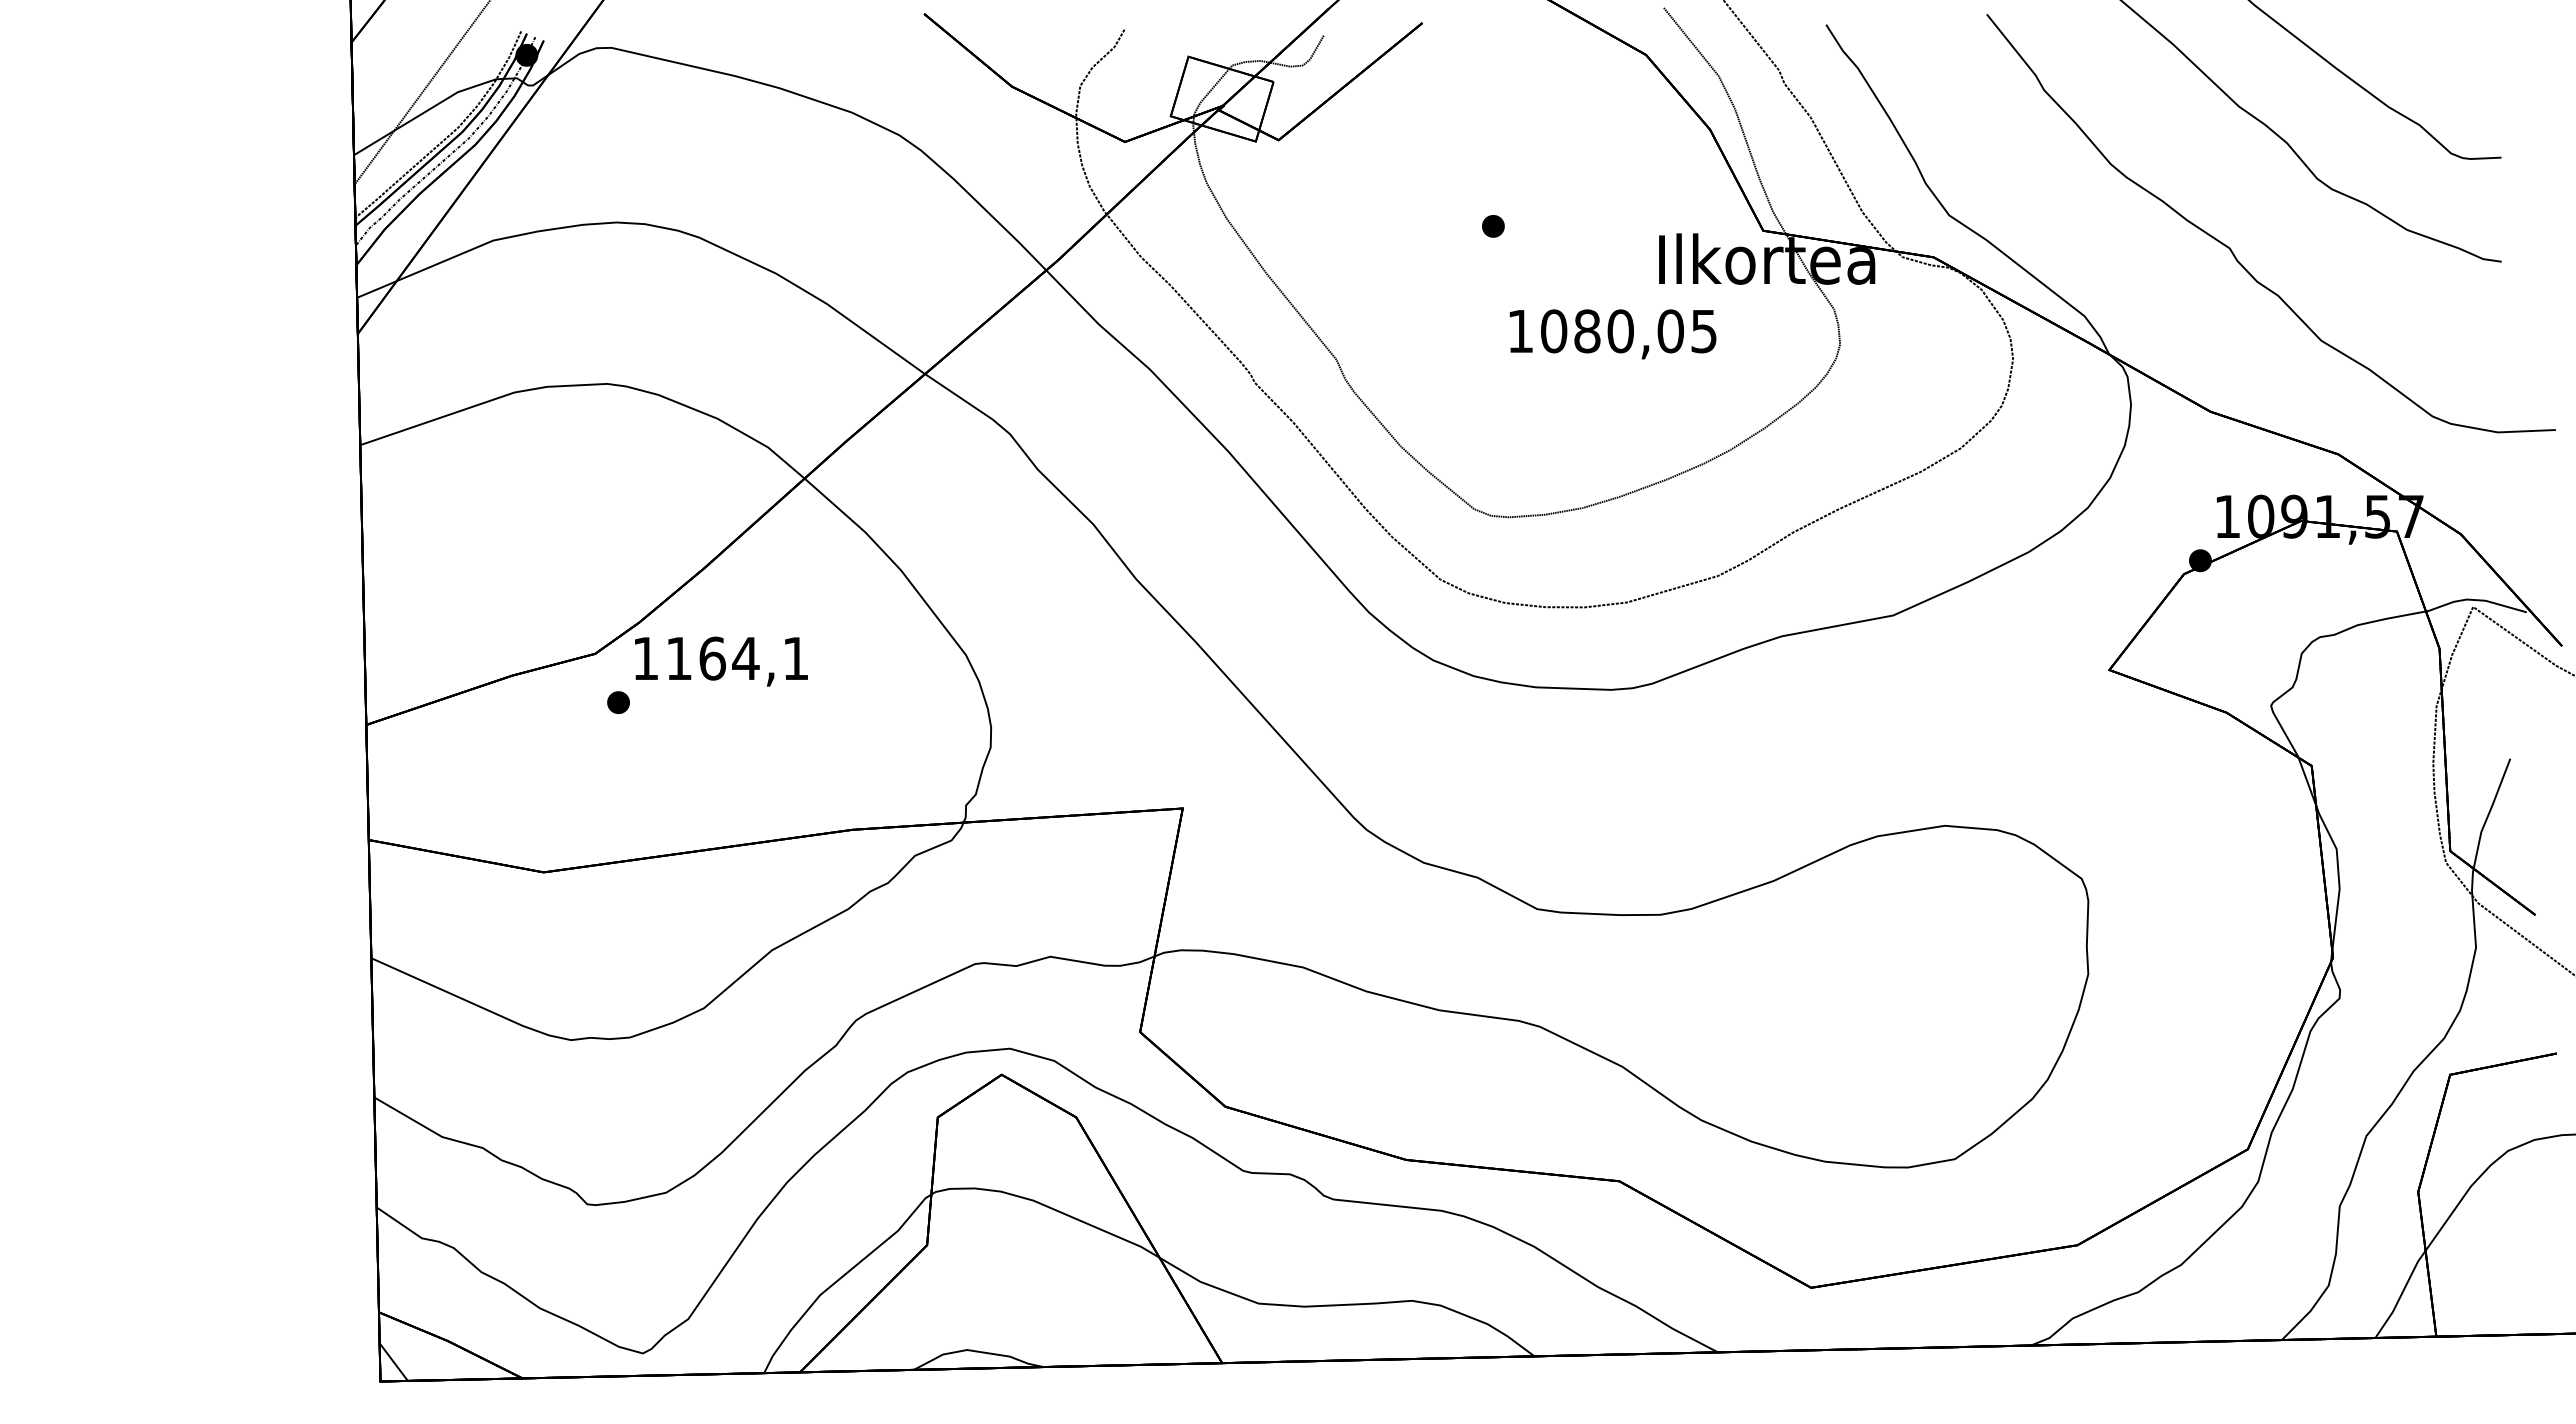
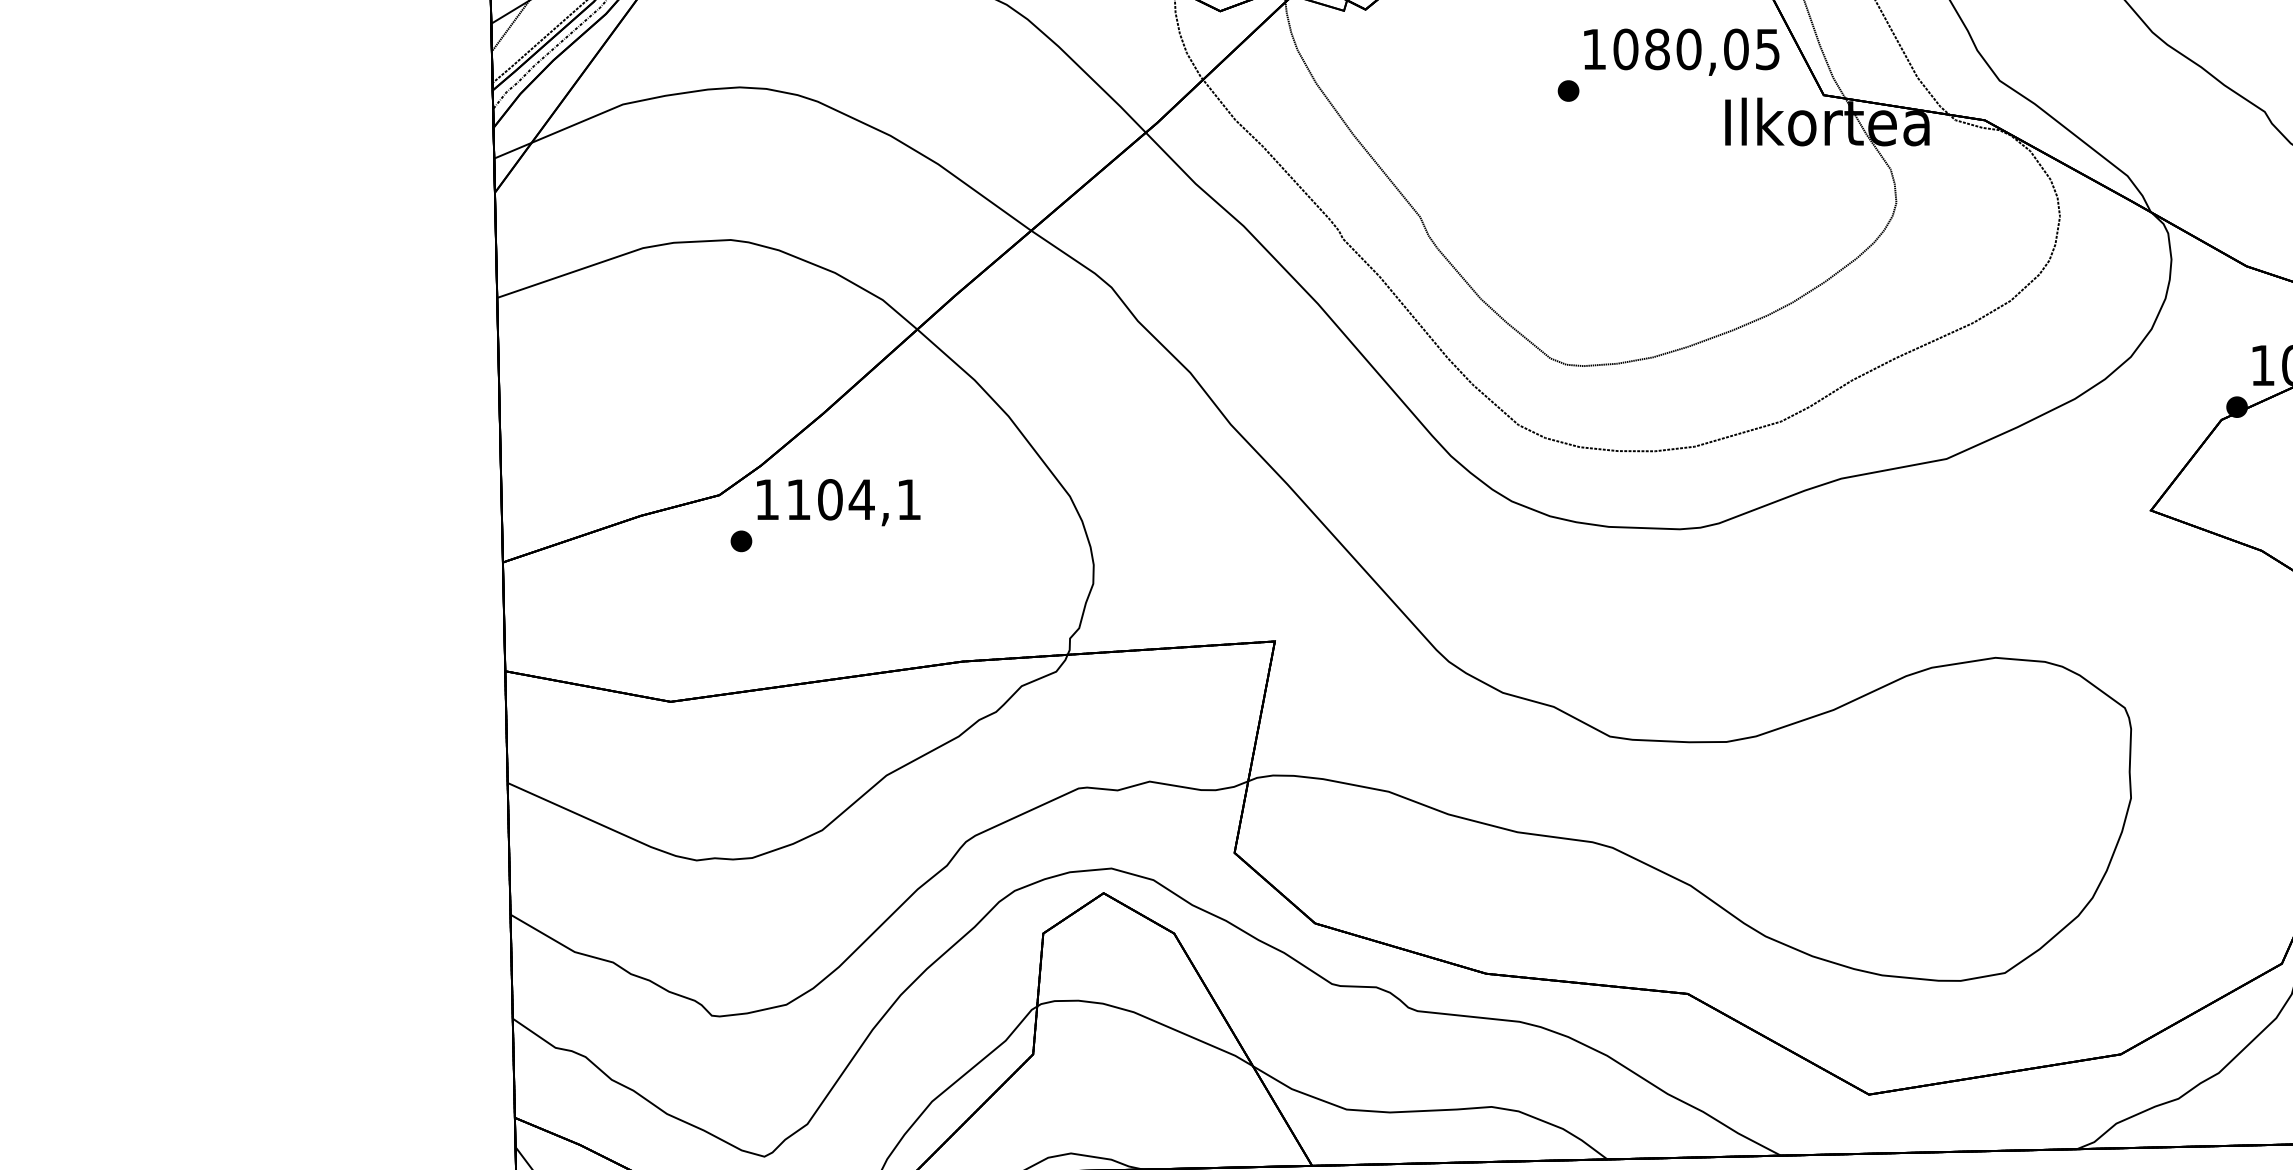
text: (1612, 334) -> (1681, 52), moved
text: (712, 658) -> (830, 499), 1164,1 -> 1104,1

